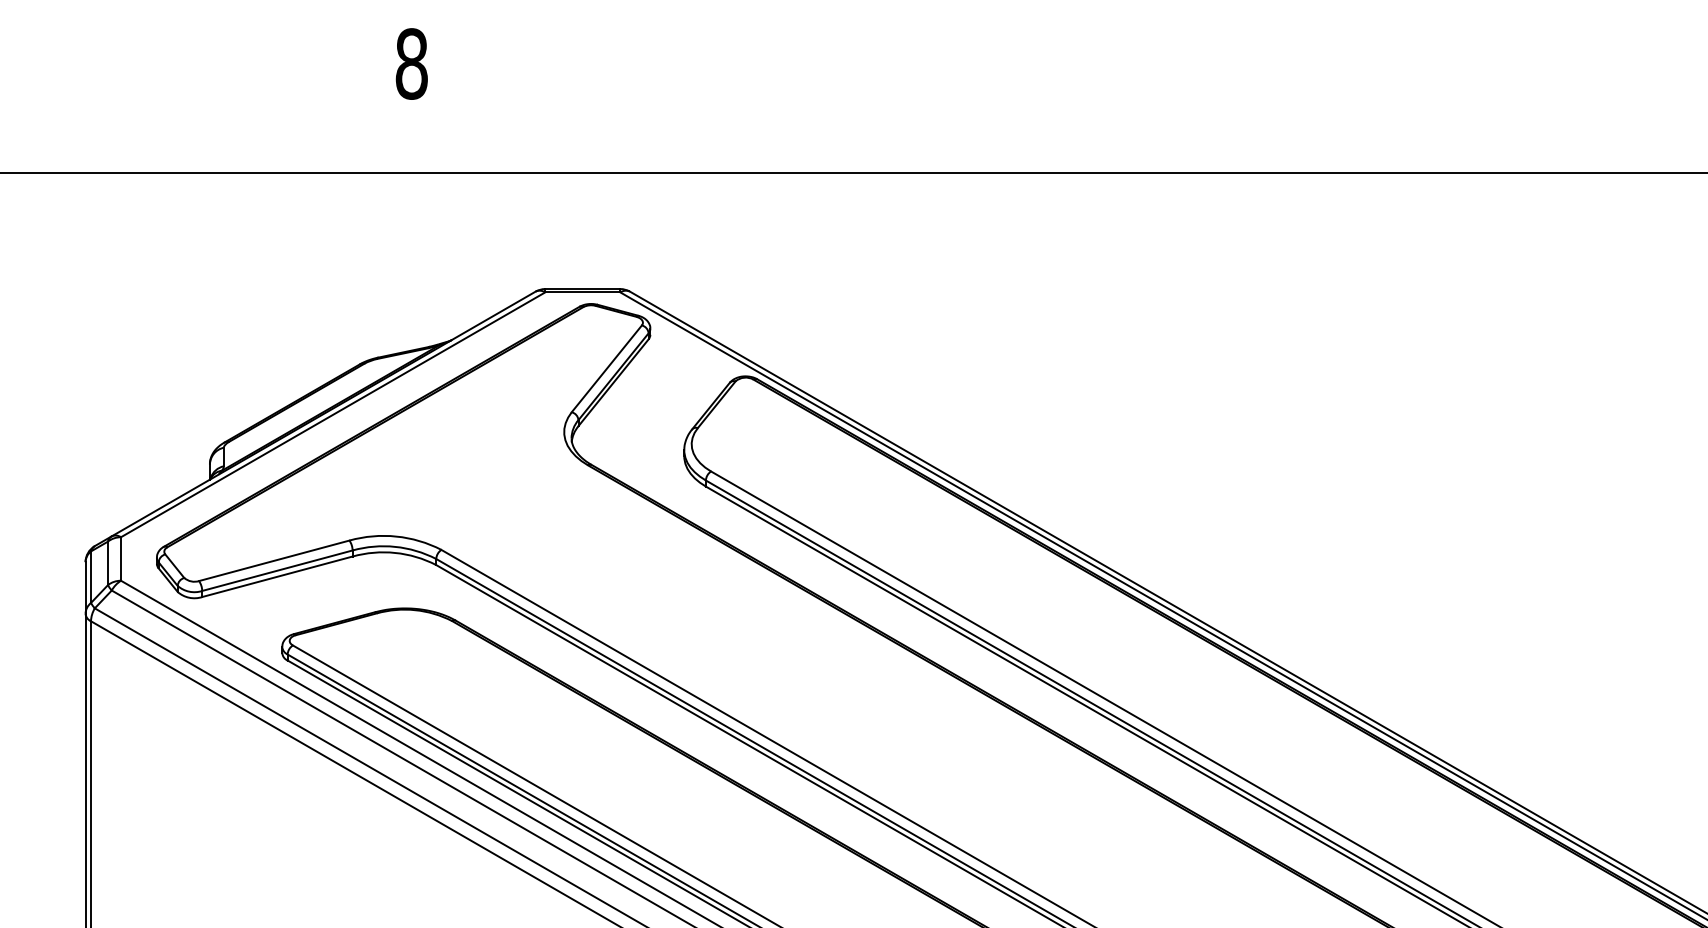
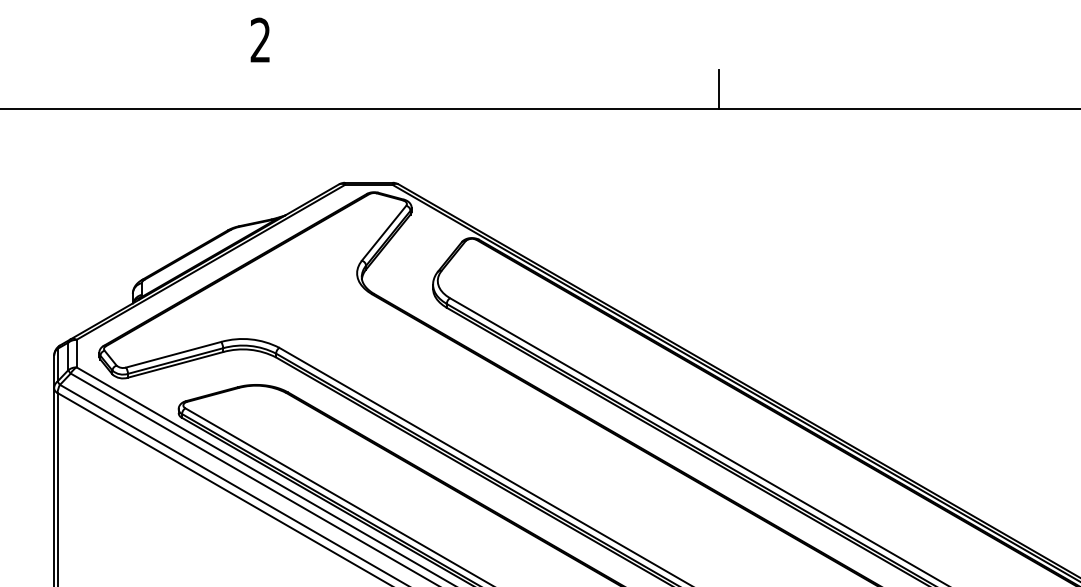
text: (411, 64) -> (260, 40), 8 -> 2
line: (1136, 141) -> (719, 89), added

